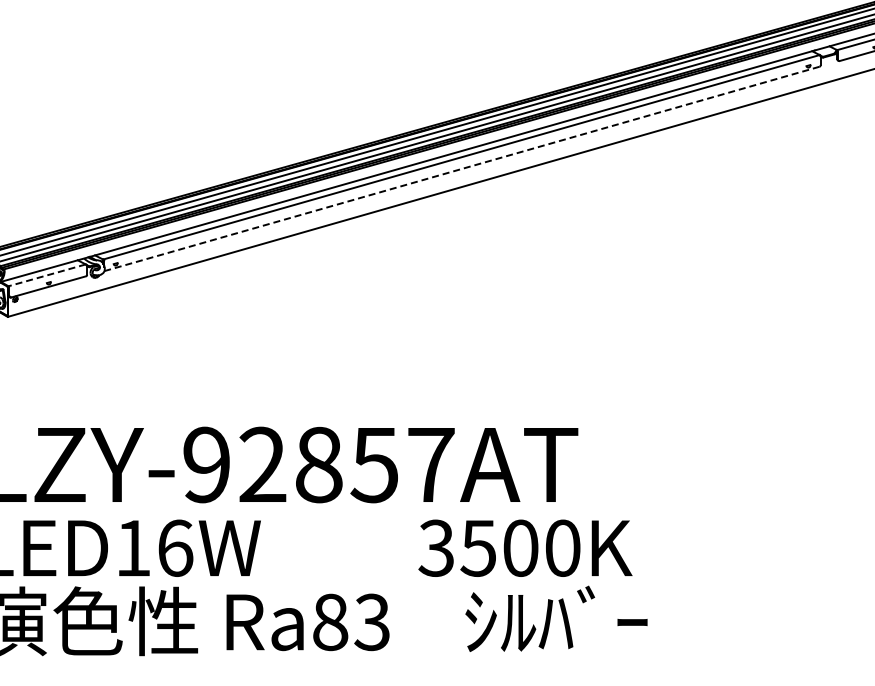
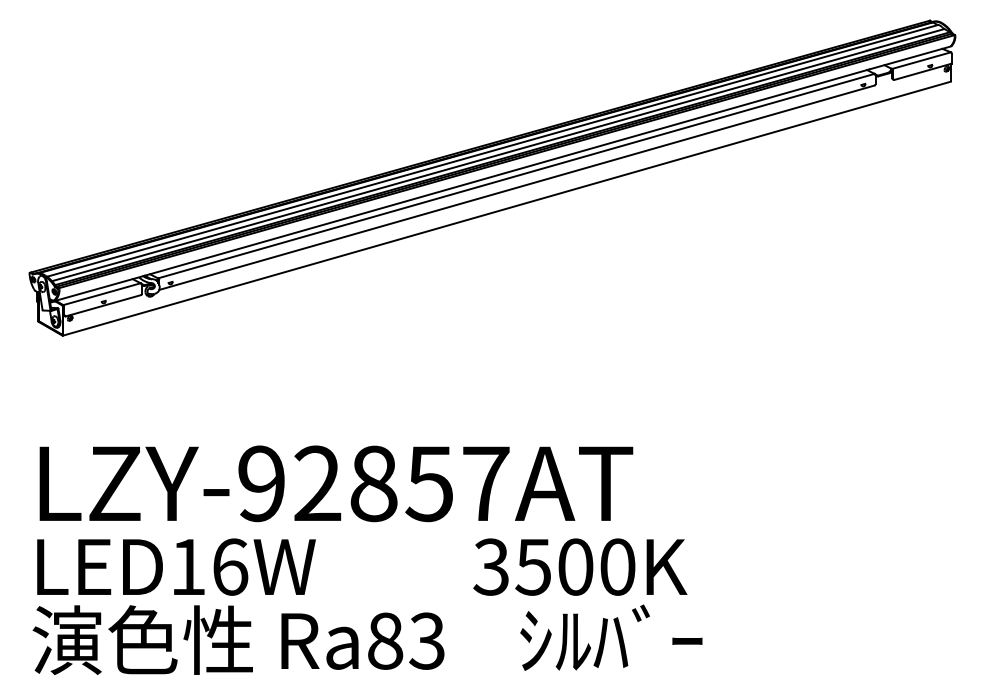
line: (461, 168) -> (516, 187), dashed -> solid
line: (46, 275) -> (101, 294), dashed -> solid

